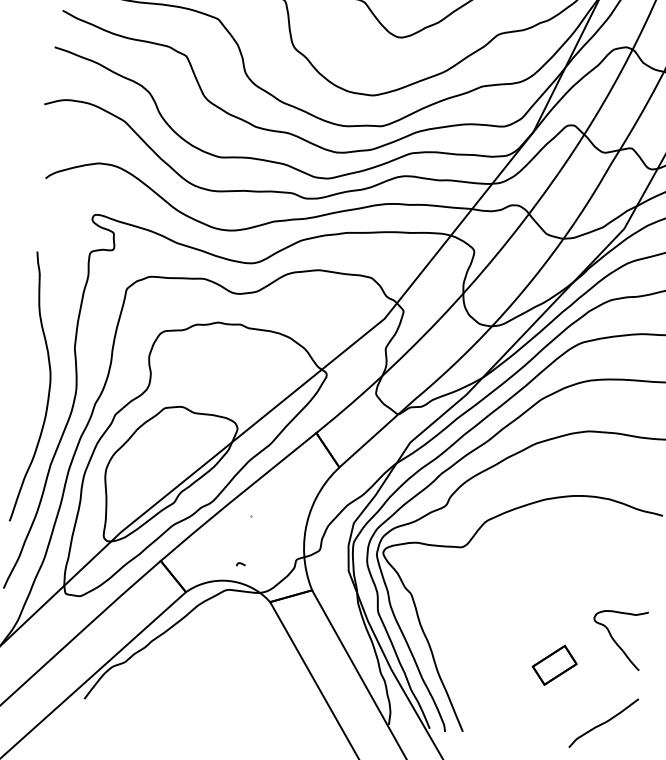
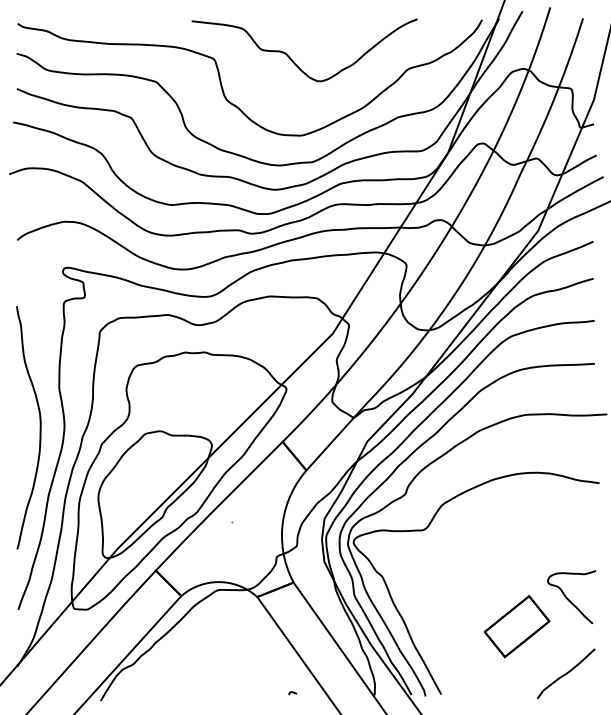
curve: (240, 564) -> (292, 693), moved
part: (554, 664) -> (516, 626), size x1.67

